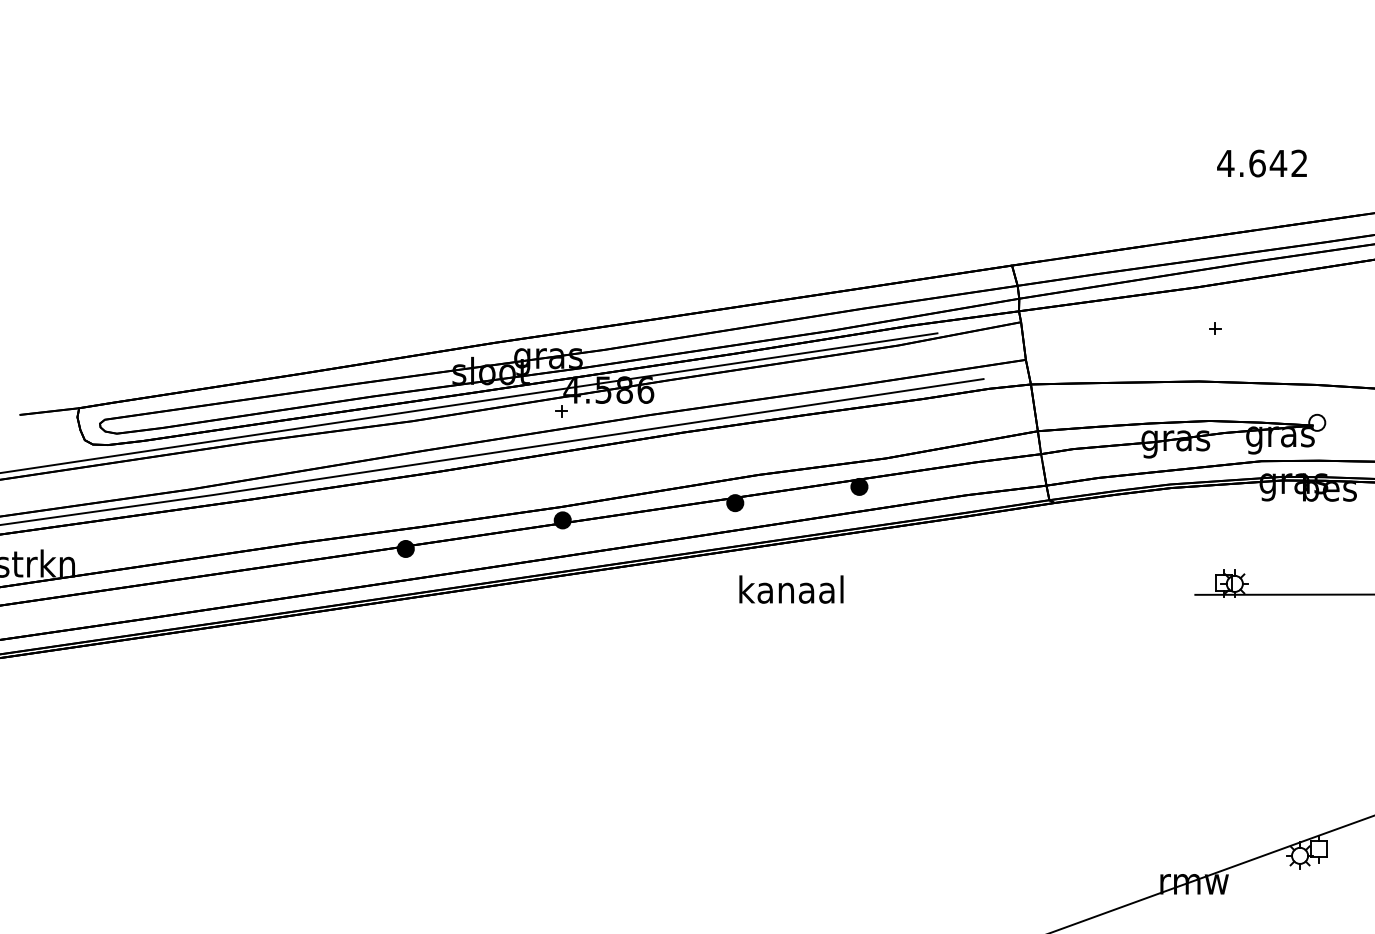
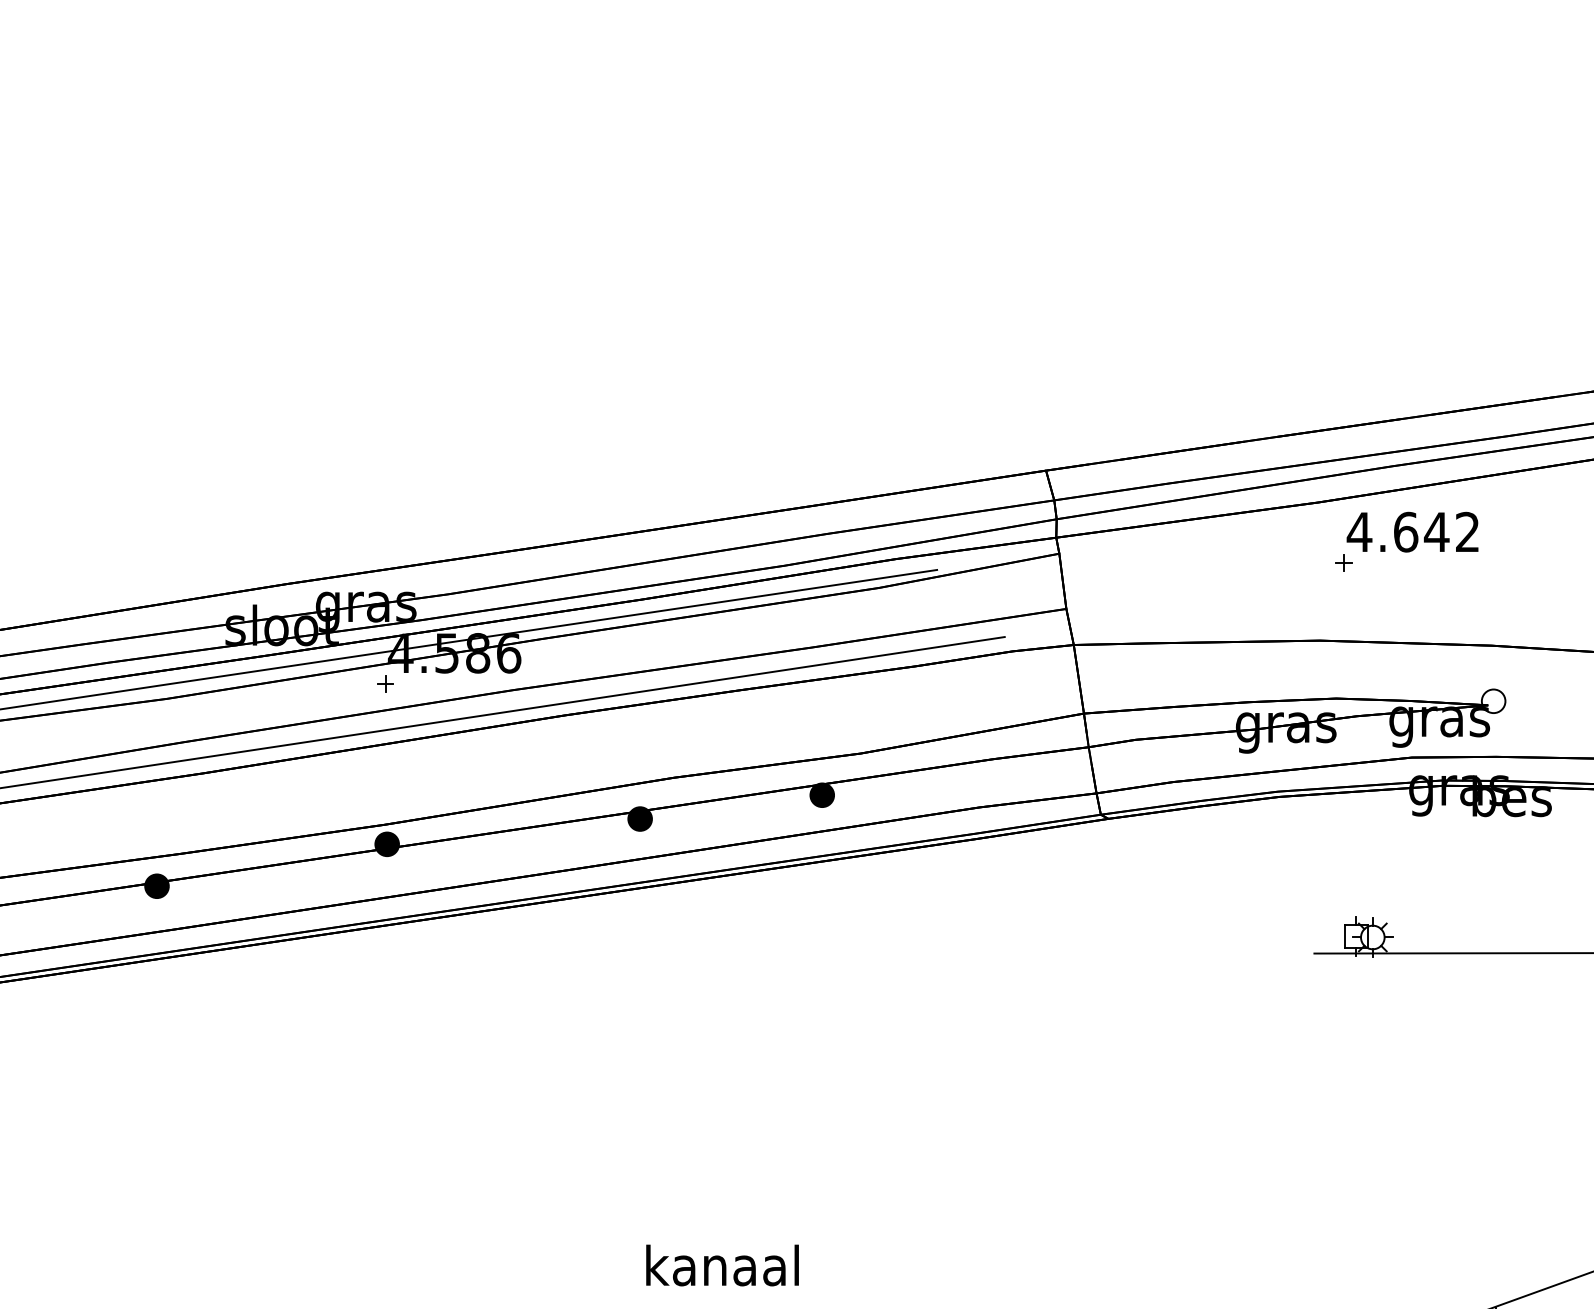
text: (1261, 163) -> (1411, 532), moved
text: (791, 589) -> (722, 1265), moved

